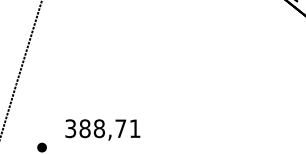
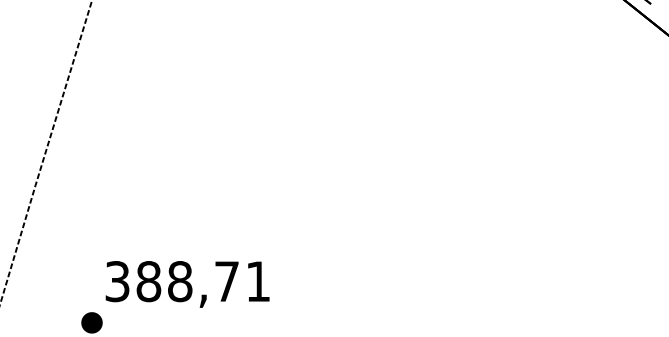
text: (102, 129) -> (186, 283), moved

